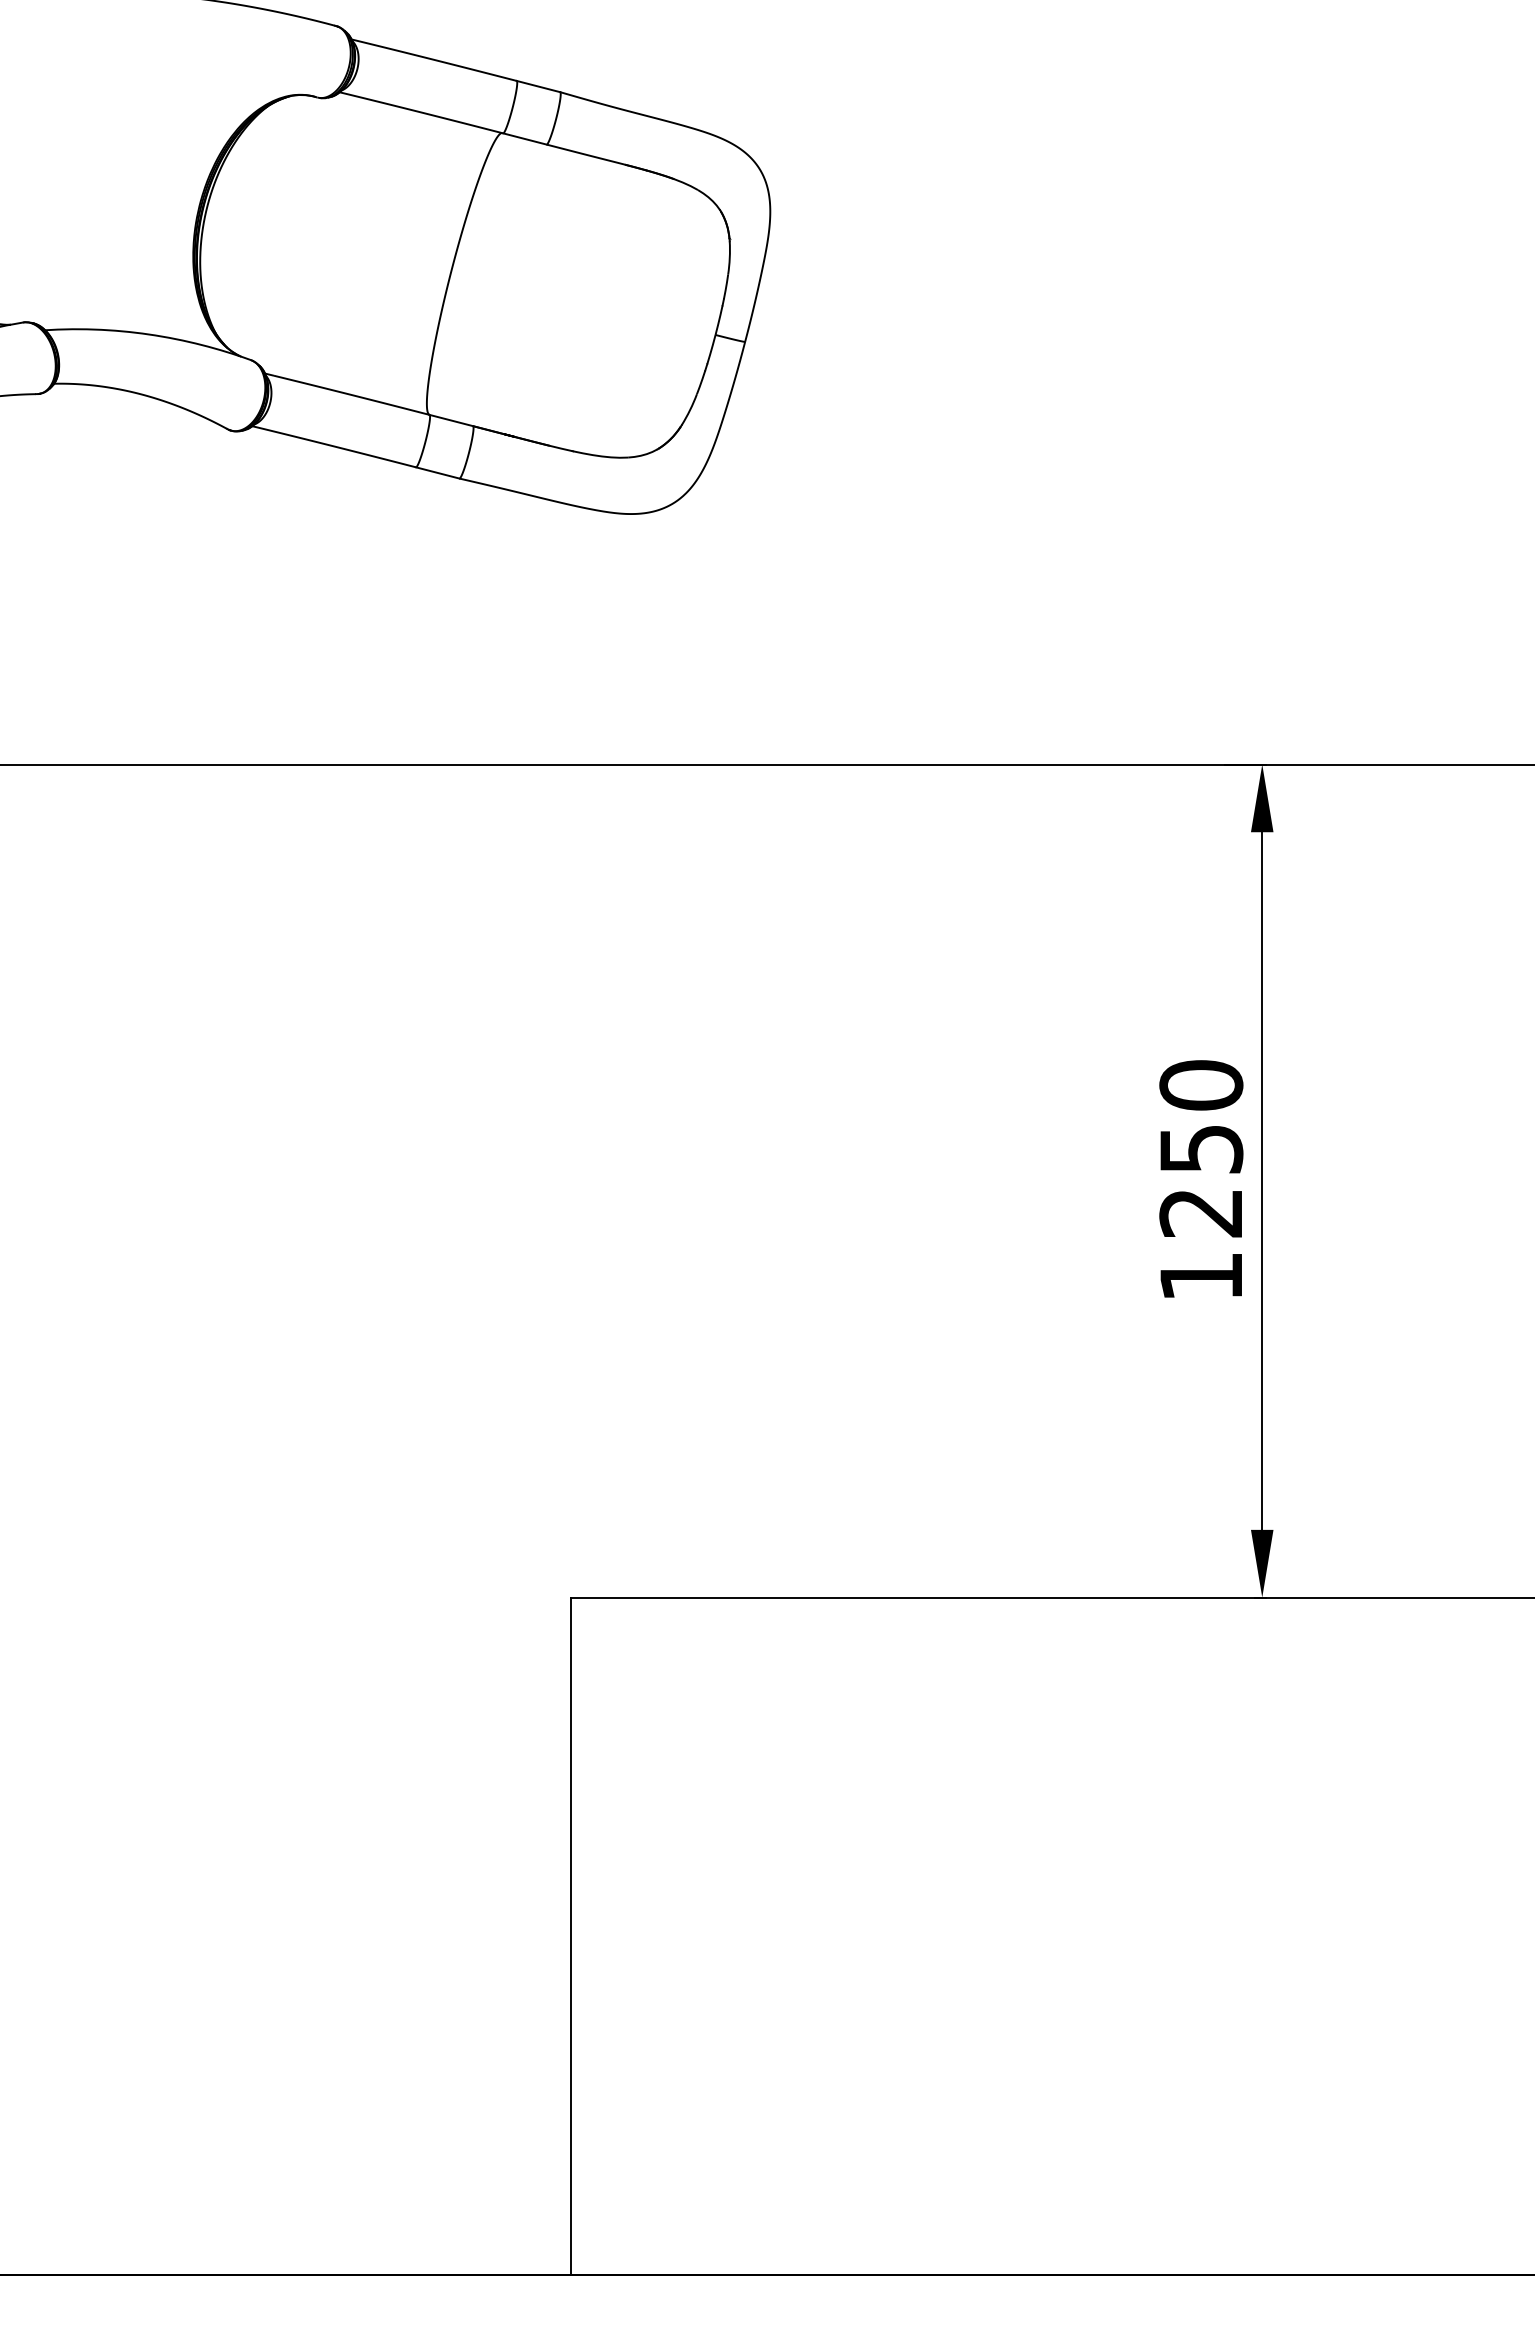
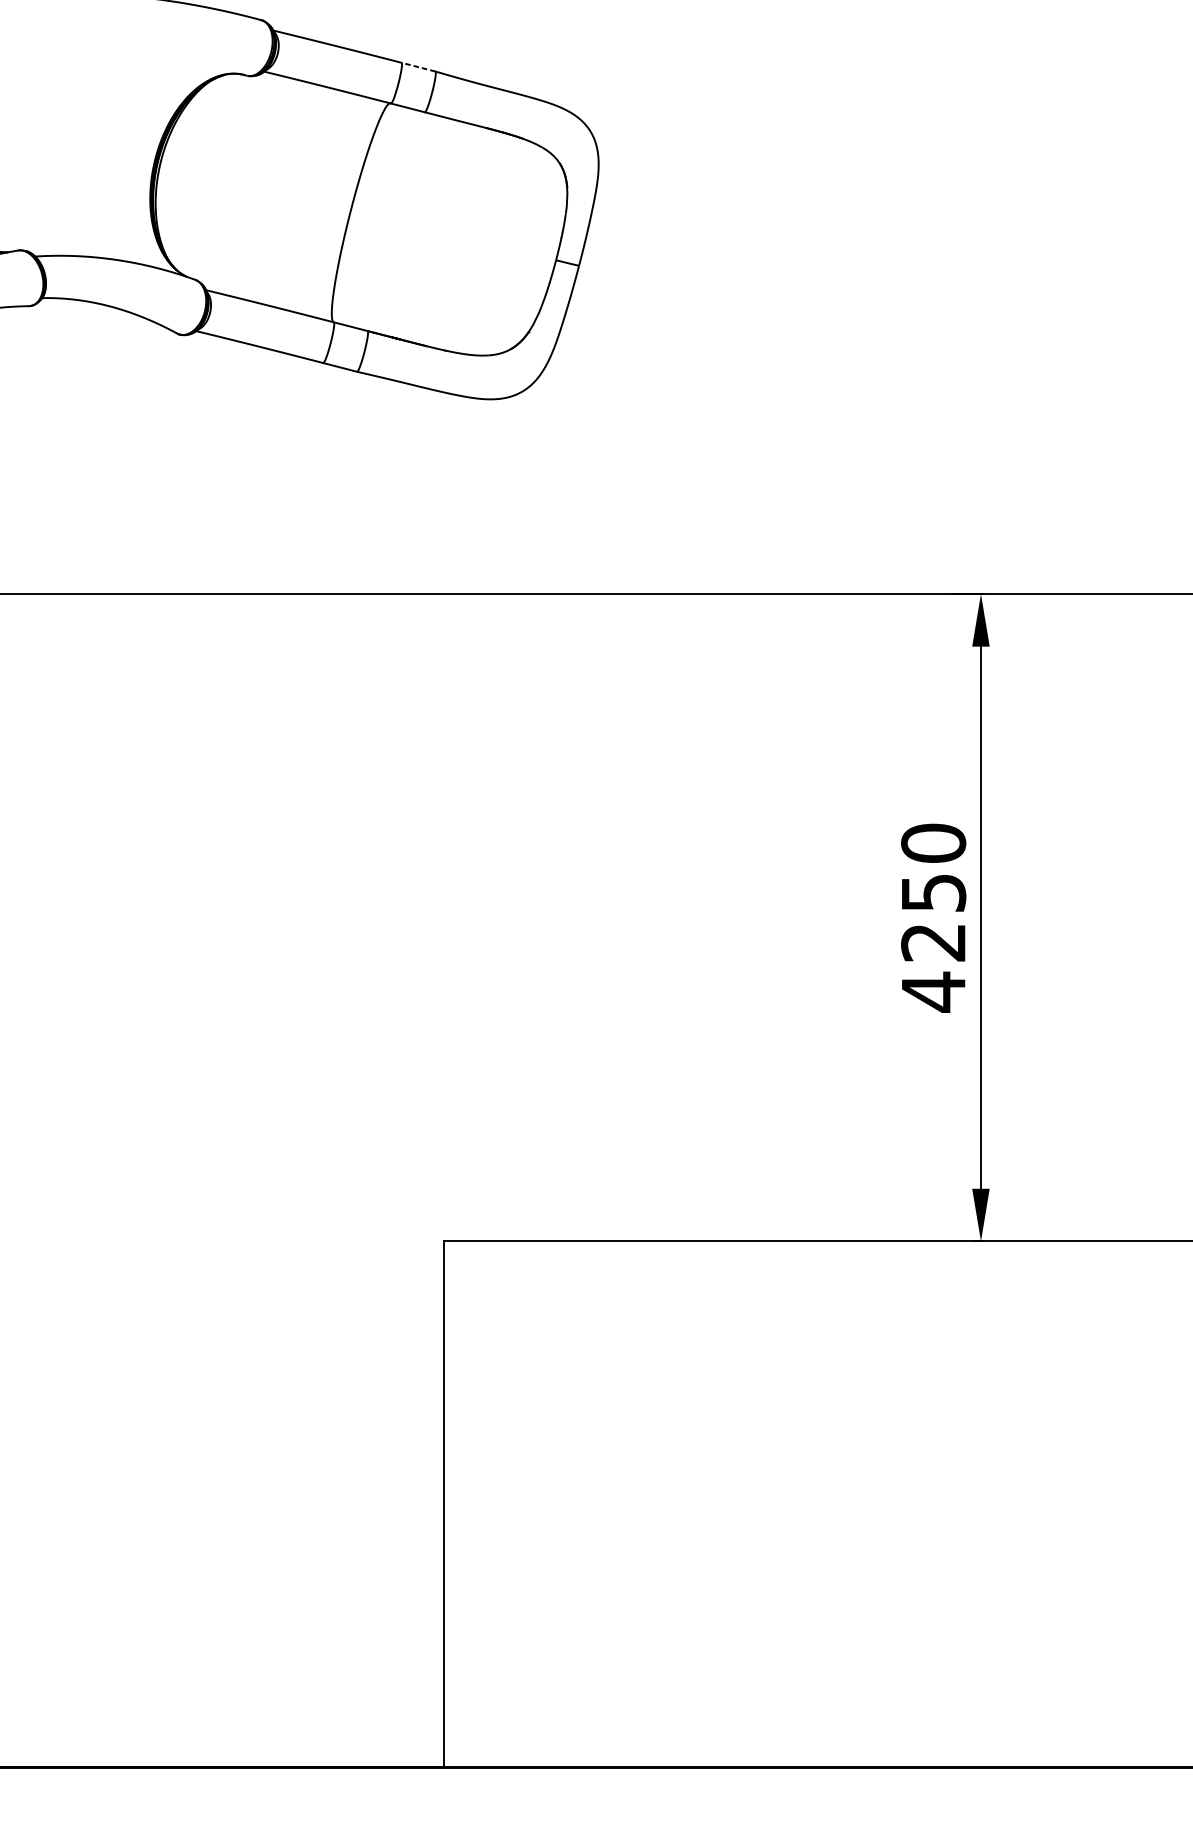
line: (538, 86) -> (418, 67), solid -> dashed
text: (1200, 1276) -> (932, 991), 1250 -> 4250

